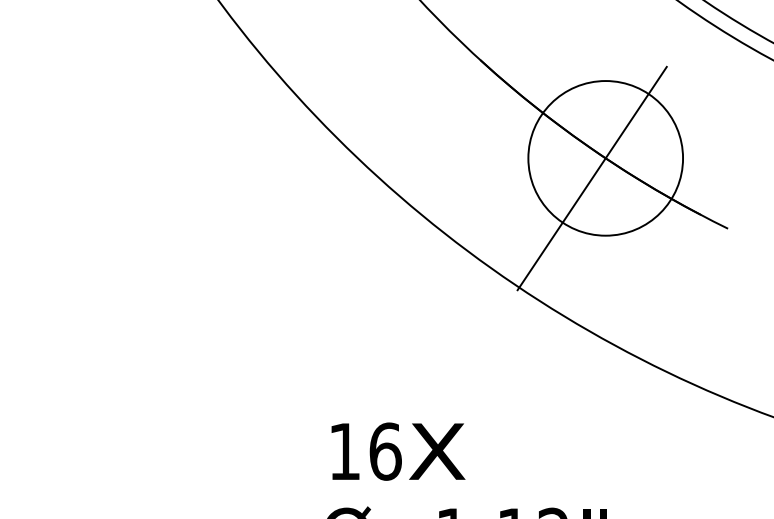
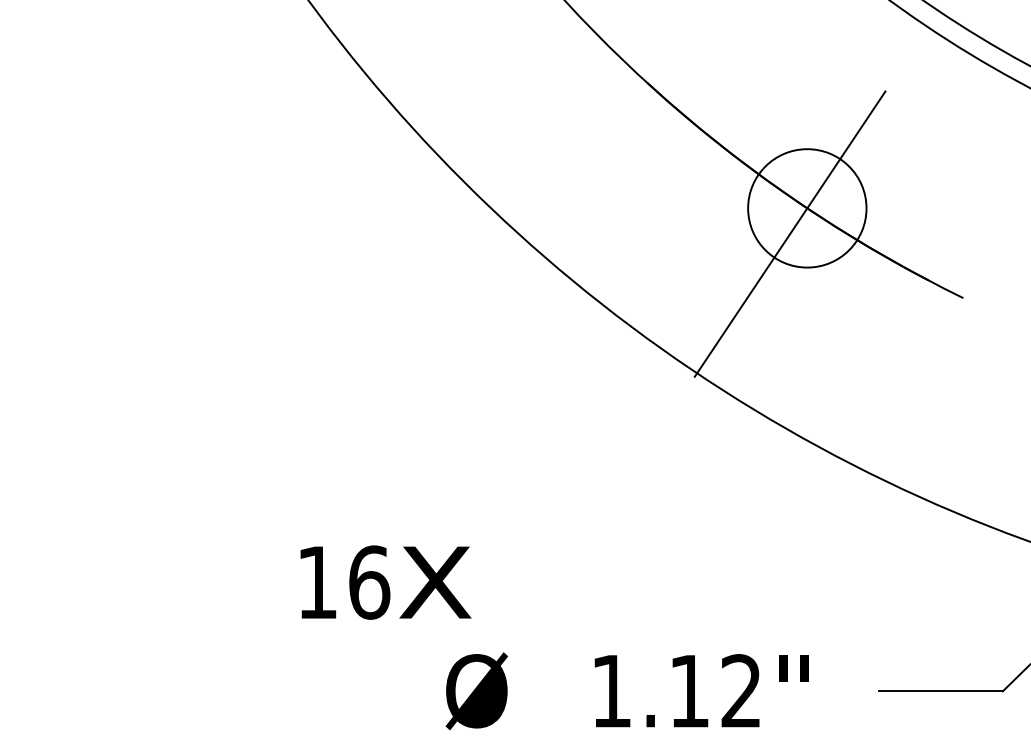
circle: (605, 158) -> (806, 208), size x0.6
text: (398, 451) -> (385, 582), moved

